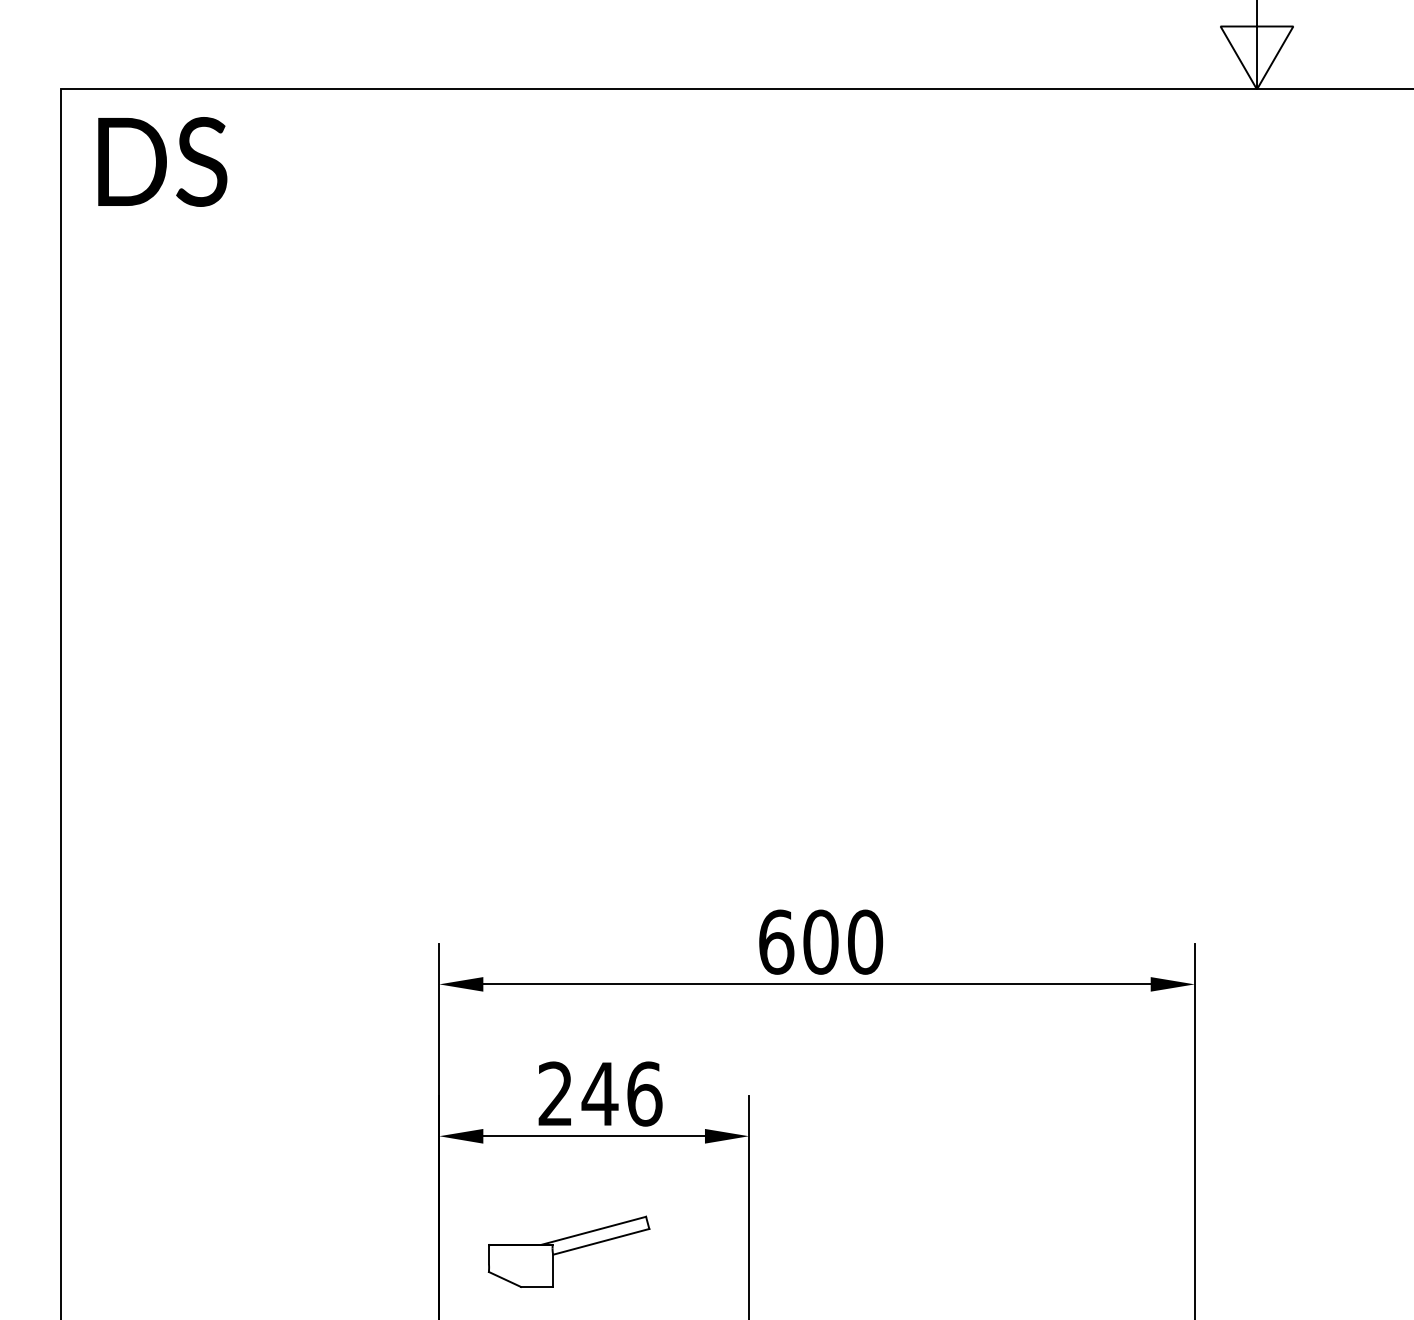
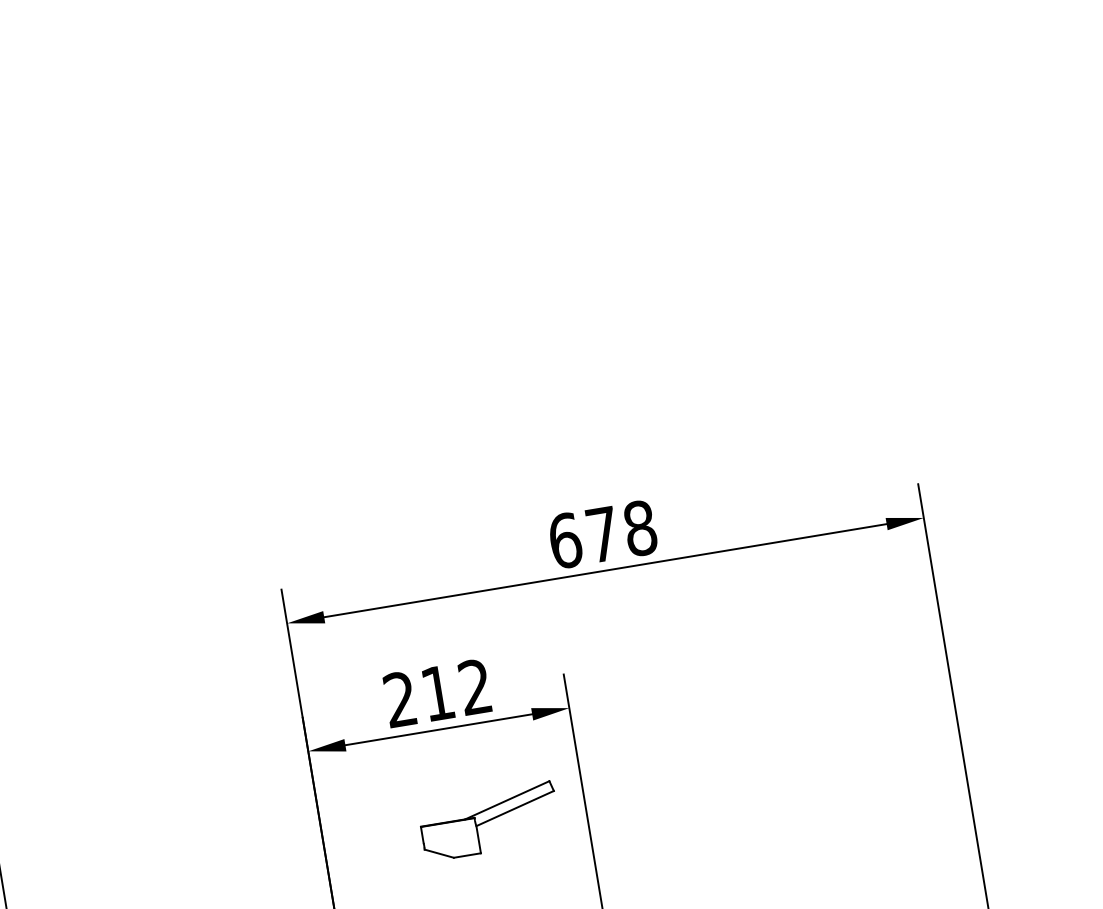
text: (843, 941) -> (621, 530), 600 -> 678
text: (621, 1093) -> (455, 689), 246 -> 212
part: (569, 1251) -> (489, 821), moved

